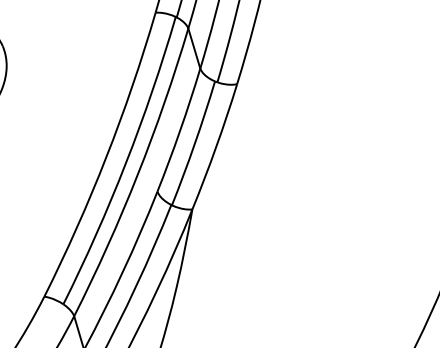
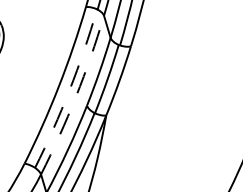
arc: (125, 164) -> (69, 90), solid -> dashed
arc: (138, 174) -> (76, 96), solid -> dashed

